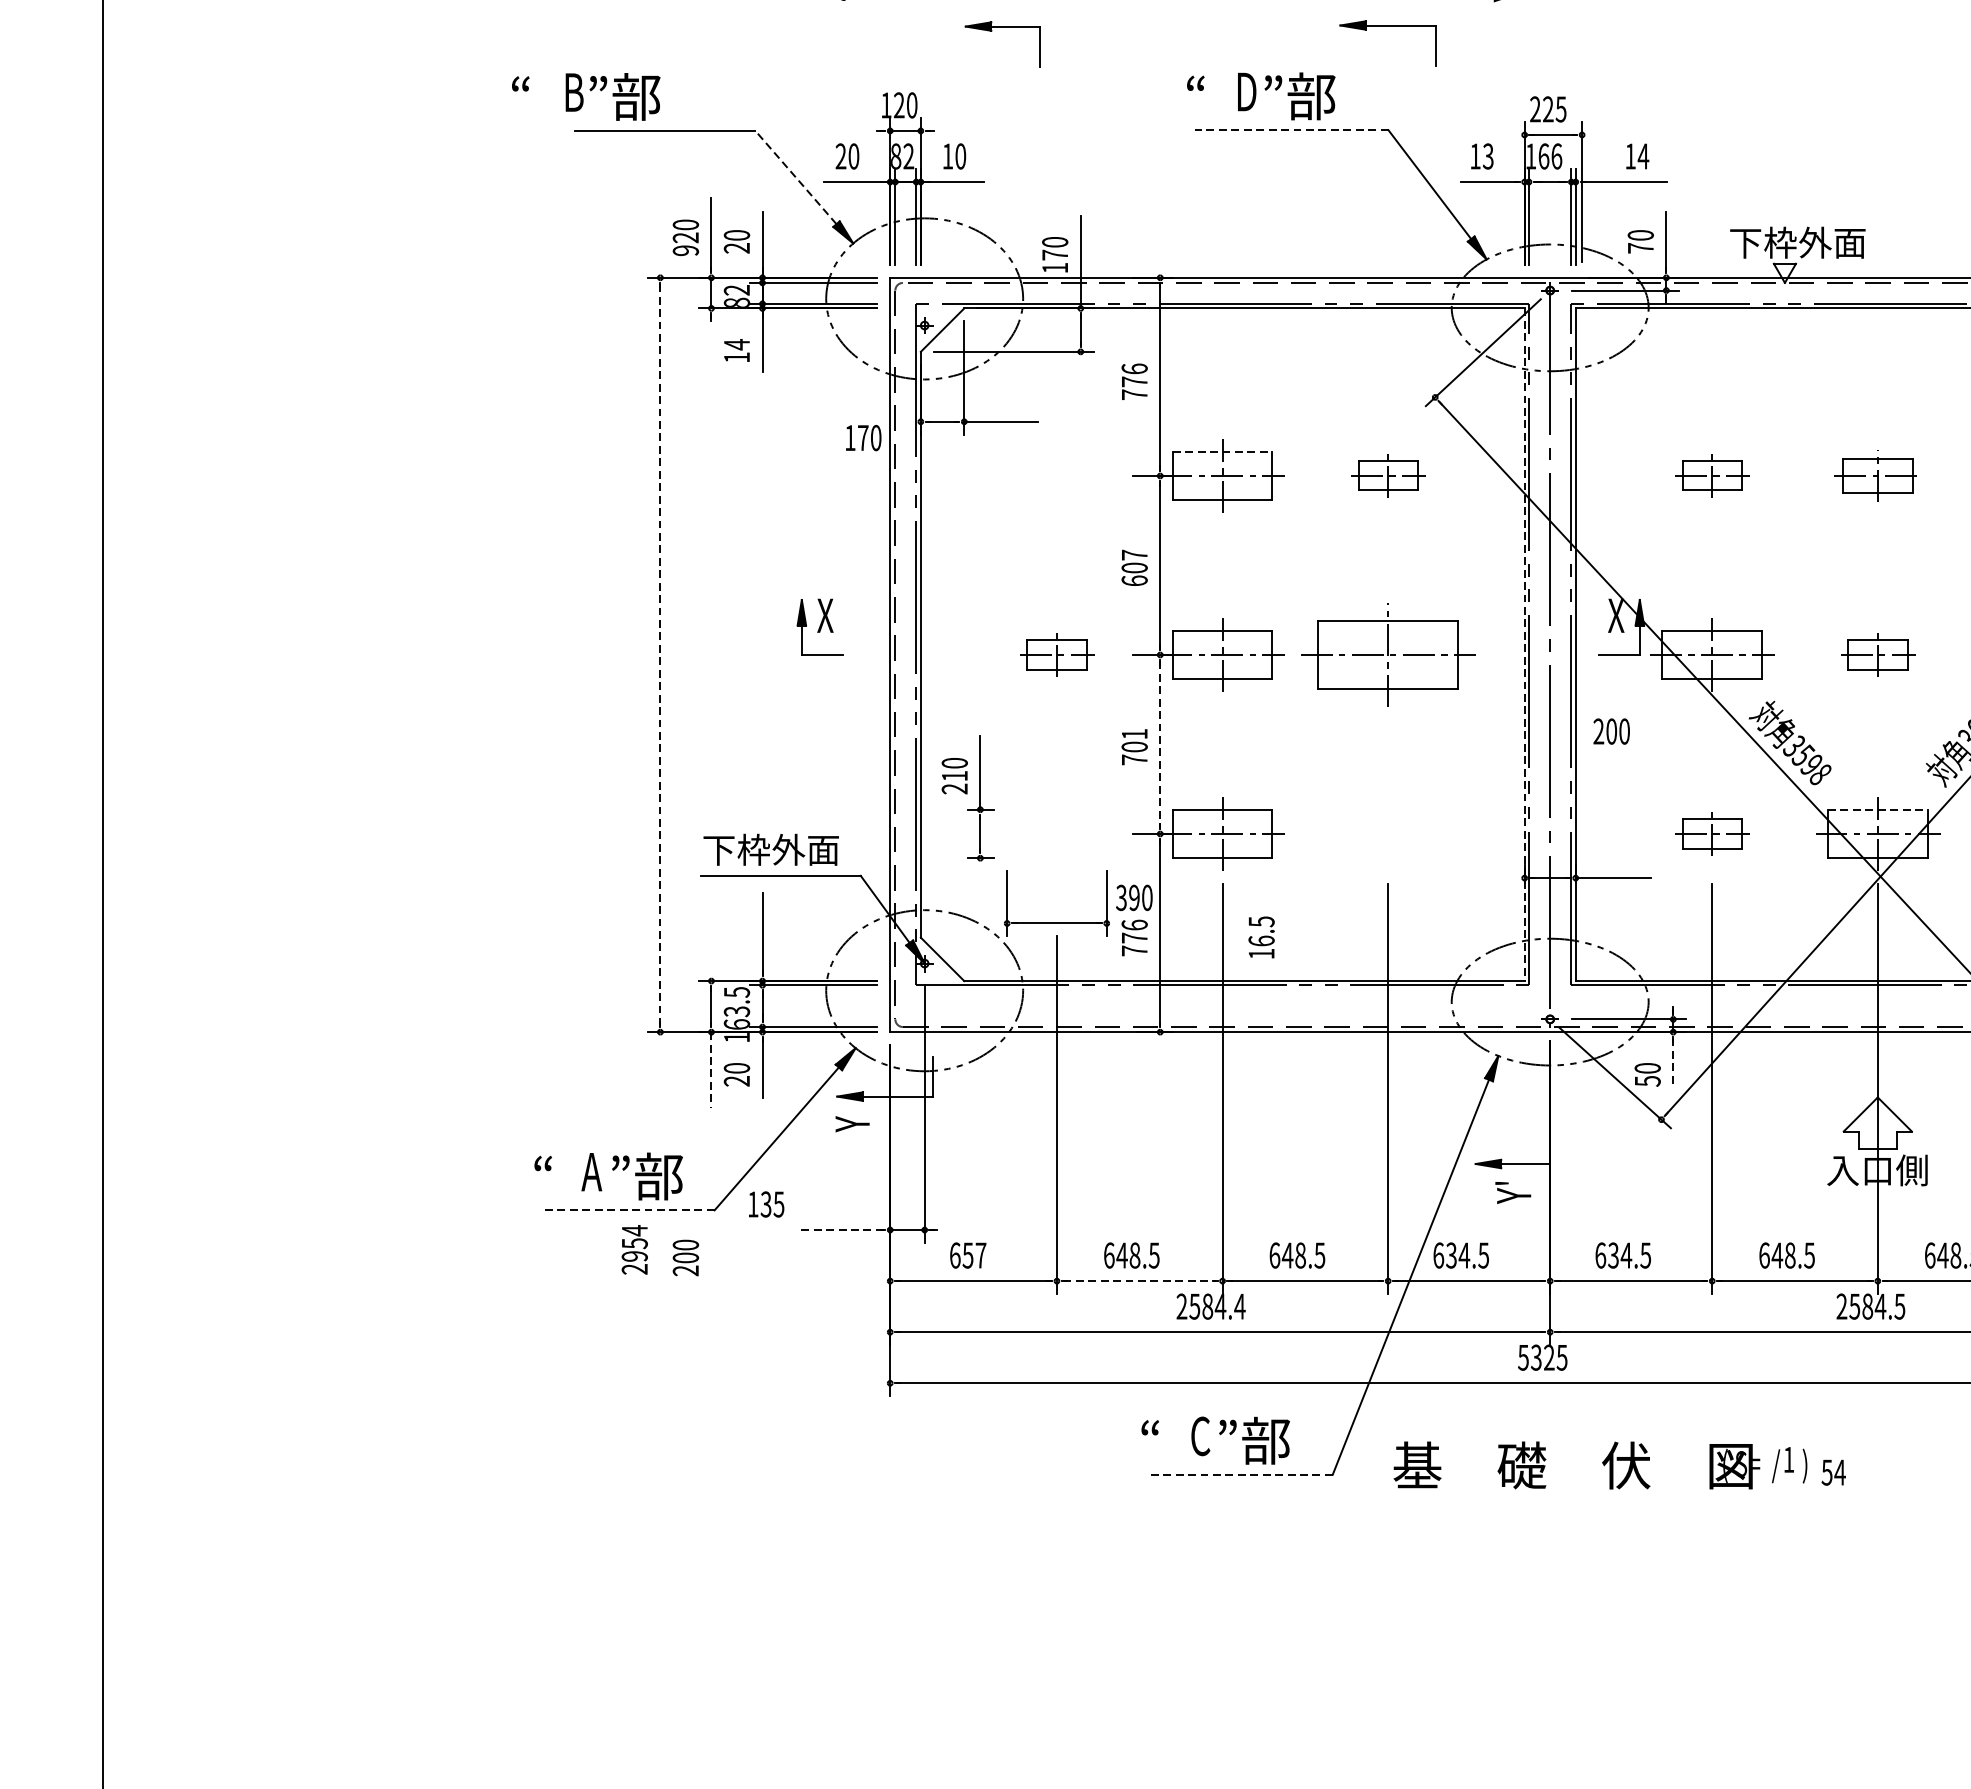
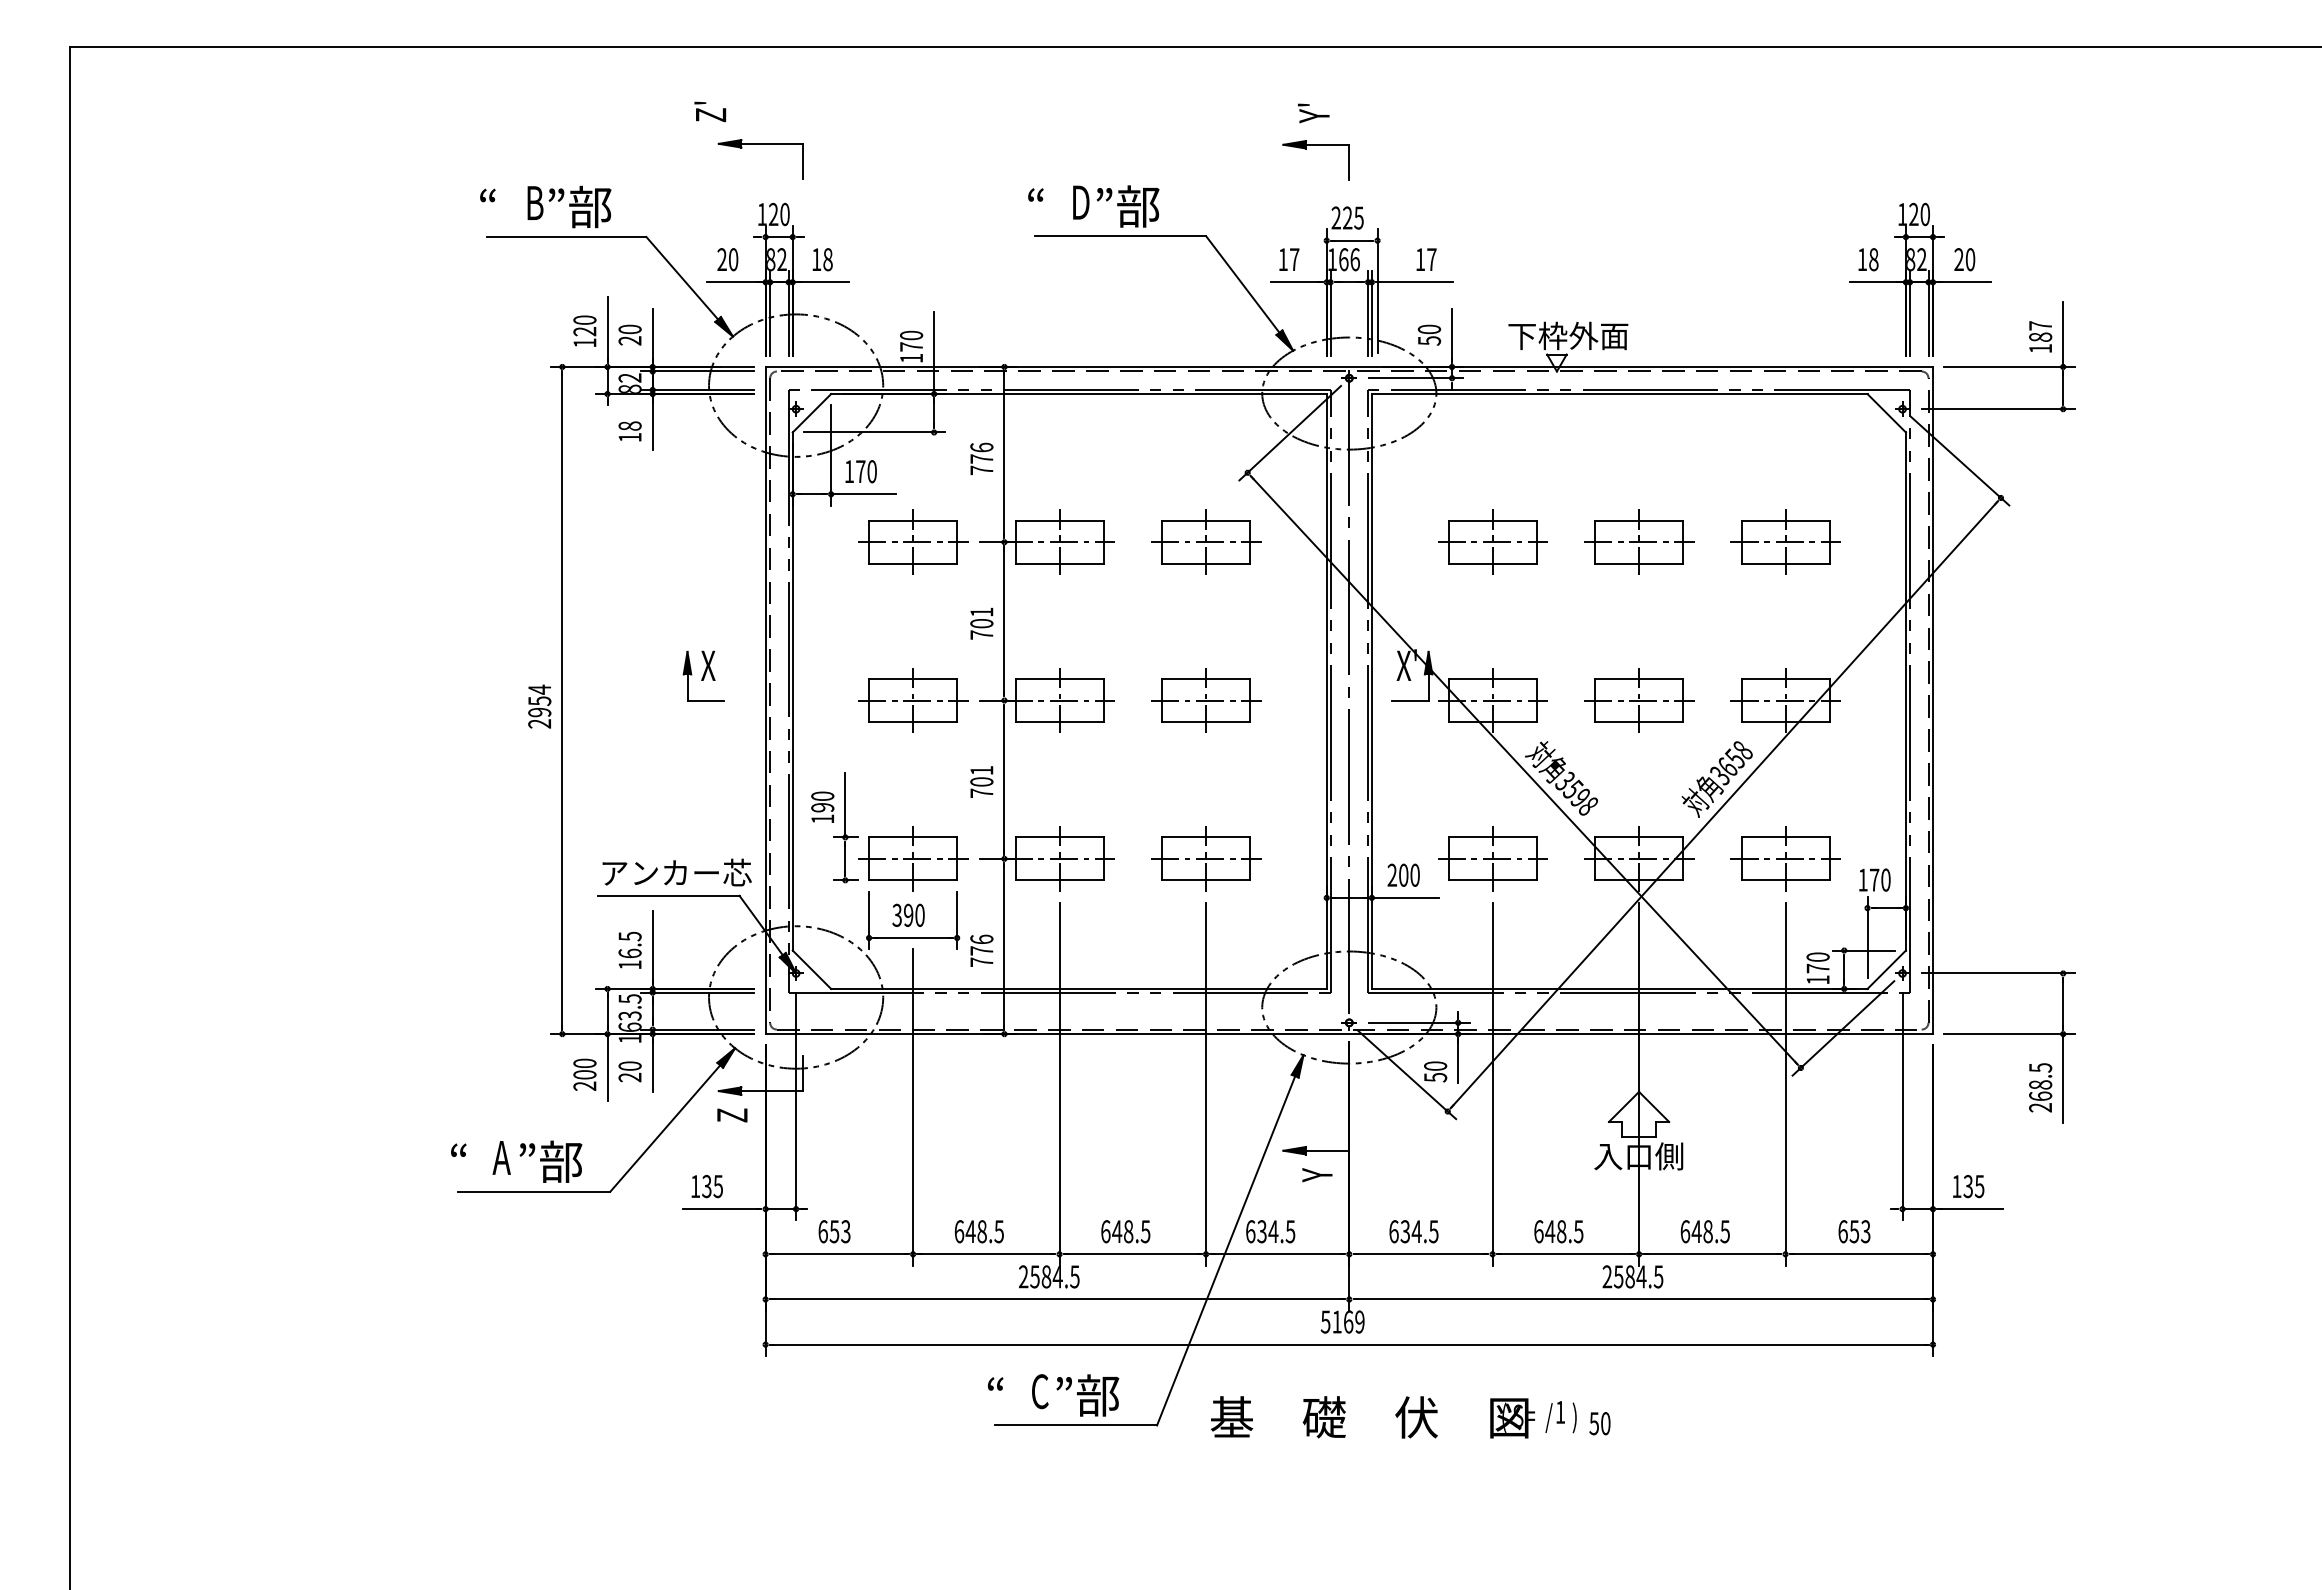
part: (1387, 26) -> (760, 144), moved
part: (991, 31) -> (1306, 149), moved
text: (585, 96) -> (545, 206), moved
line: (1291, 130) -> (1120, 236), dashed -> solid
text: (960, 156) -> (827, 259), 10 -> 18
text: (1488, 156) -> (1294, 259), 13 -> 17
text: (1643, 156) -> (1431, 259), 14 -> 17
line: (796, 177) -> (682, 278), dashed -> solid
text: (1640, 247) -> (1429, 340), 70 -> 50
text: (685, 250) -> (584, 342), 920 -> 120
text: (736, 345) -> (629, 426), 14 -> 18
text: (862, 437) -> (860, 471), moved
line: (1223, 451) -> (1060, 520), dashed -> solid
part: (1057, 475) -> (913, 541), added
part: (1388, 475) -> (1206, 541), size x1.67
part: (1712, 475) -> (1492, 541), size x1.67
part: (1878, 475) -> (1639, 541), size x1.43
text: (1134, 567) -> (981, 623), 607 -> 701
text: (1614, 614) -> (1406, 664), X -> X'
line: (1524, 645) -> (1326, 692), dashed -> solid
line: (660, 654) -> (562, 700), dashed -> solid
part: (1057, 654) -> (913, 700), size x1.67
part: (1388, 654) -> (1206, 700), size x0.71
part: (1878, 654) -> (1639, 700), size x1.67
text: (1611, 730) -> (1403, 874), moved
line: (1160, 744) -> (1004, 779), dashed -> solid
text: (954, 782) -> (822, 813), 210 -> 190
line: (1878, 809) -> (1639, 837), dashed -> solid
part: (1057, 833) -> (913, 858), added
part: (1388, 833) -> (1206, 858), added
part: (1712, 833) -> (1492, 858), size x1.67
text: (788, 849) -> (675, 872), 下枠外面 -> アンカー芯
text: (1134, 896) -> (908, 914), moved
text: (1260, 936) -> (629, 949), moved
line: (1673, 1063) -> (1458, 1061), dashed -> solid
line: (711, 1071) -> (607, 1068), dashed -> solid
text: (852, 1124) -> (732, 1115), Y -> Z
text: (1513, 1193) -> (1316, 1176), Y' -> Y
text: (765, 1204) -> (706, 1186), moved
line: (627, 1210) -> (533, 1191), dashed -> solid
line: (840, 1230) -> (721, 1209), dashed -> solid
text: (634, 1249) -> (539, 706), moved
text: (980, 1255) -> (845, 1231), 657 -> 653
text: (685, 1257) -> (584, 1074), moved
line: (1139, 1281) -> (986, 1254), dashed -> solid
text: (1239, 1306) -> (1074, 1276), 2584.4 -> 2584.5
text: (1549, 1357) -> (1348, 1321), 5325 -> 5169
text: (1839, 1472) -> (1605, 1423), 54 -> 50
line: (1240, 1474) -> (1075, 1425), dashed -> solid

